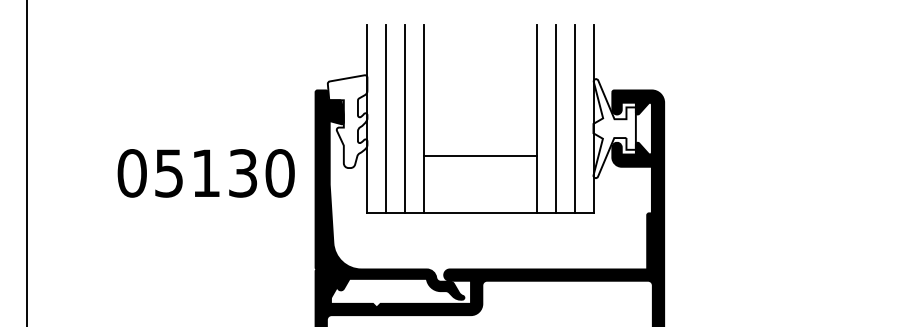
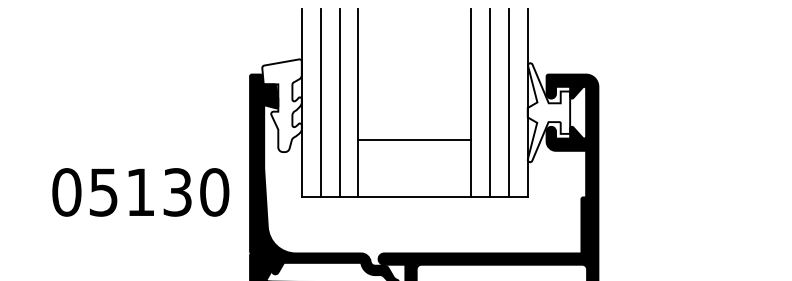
text: (205, 173) -> (140, 192), moved

